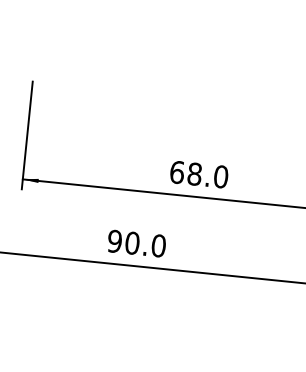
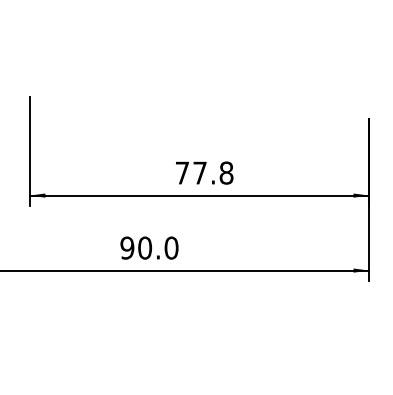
text: (199, 174) -> (204, 172), 68.0 -> 77.8

